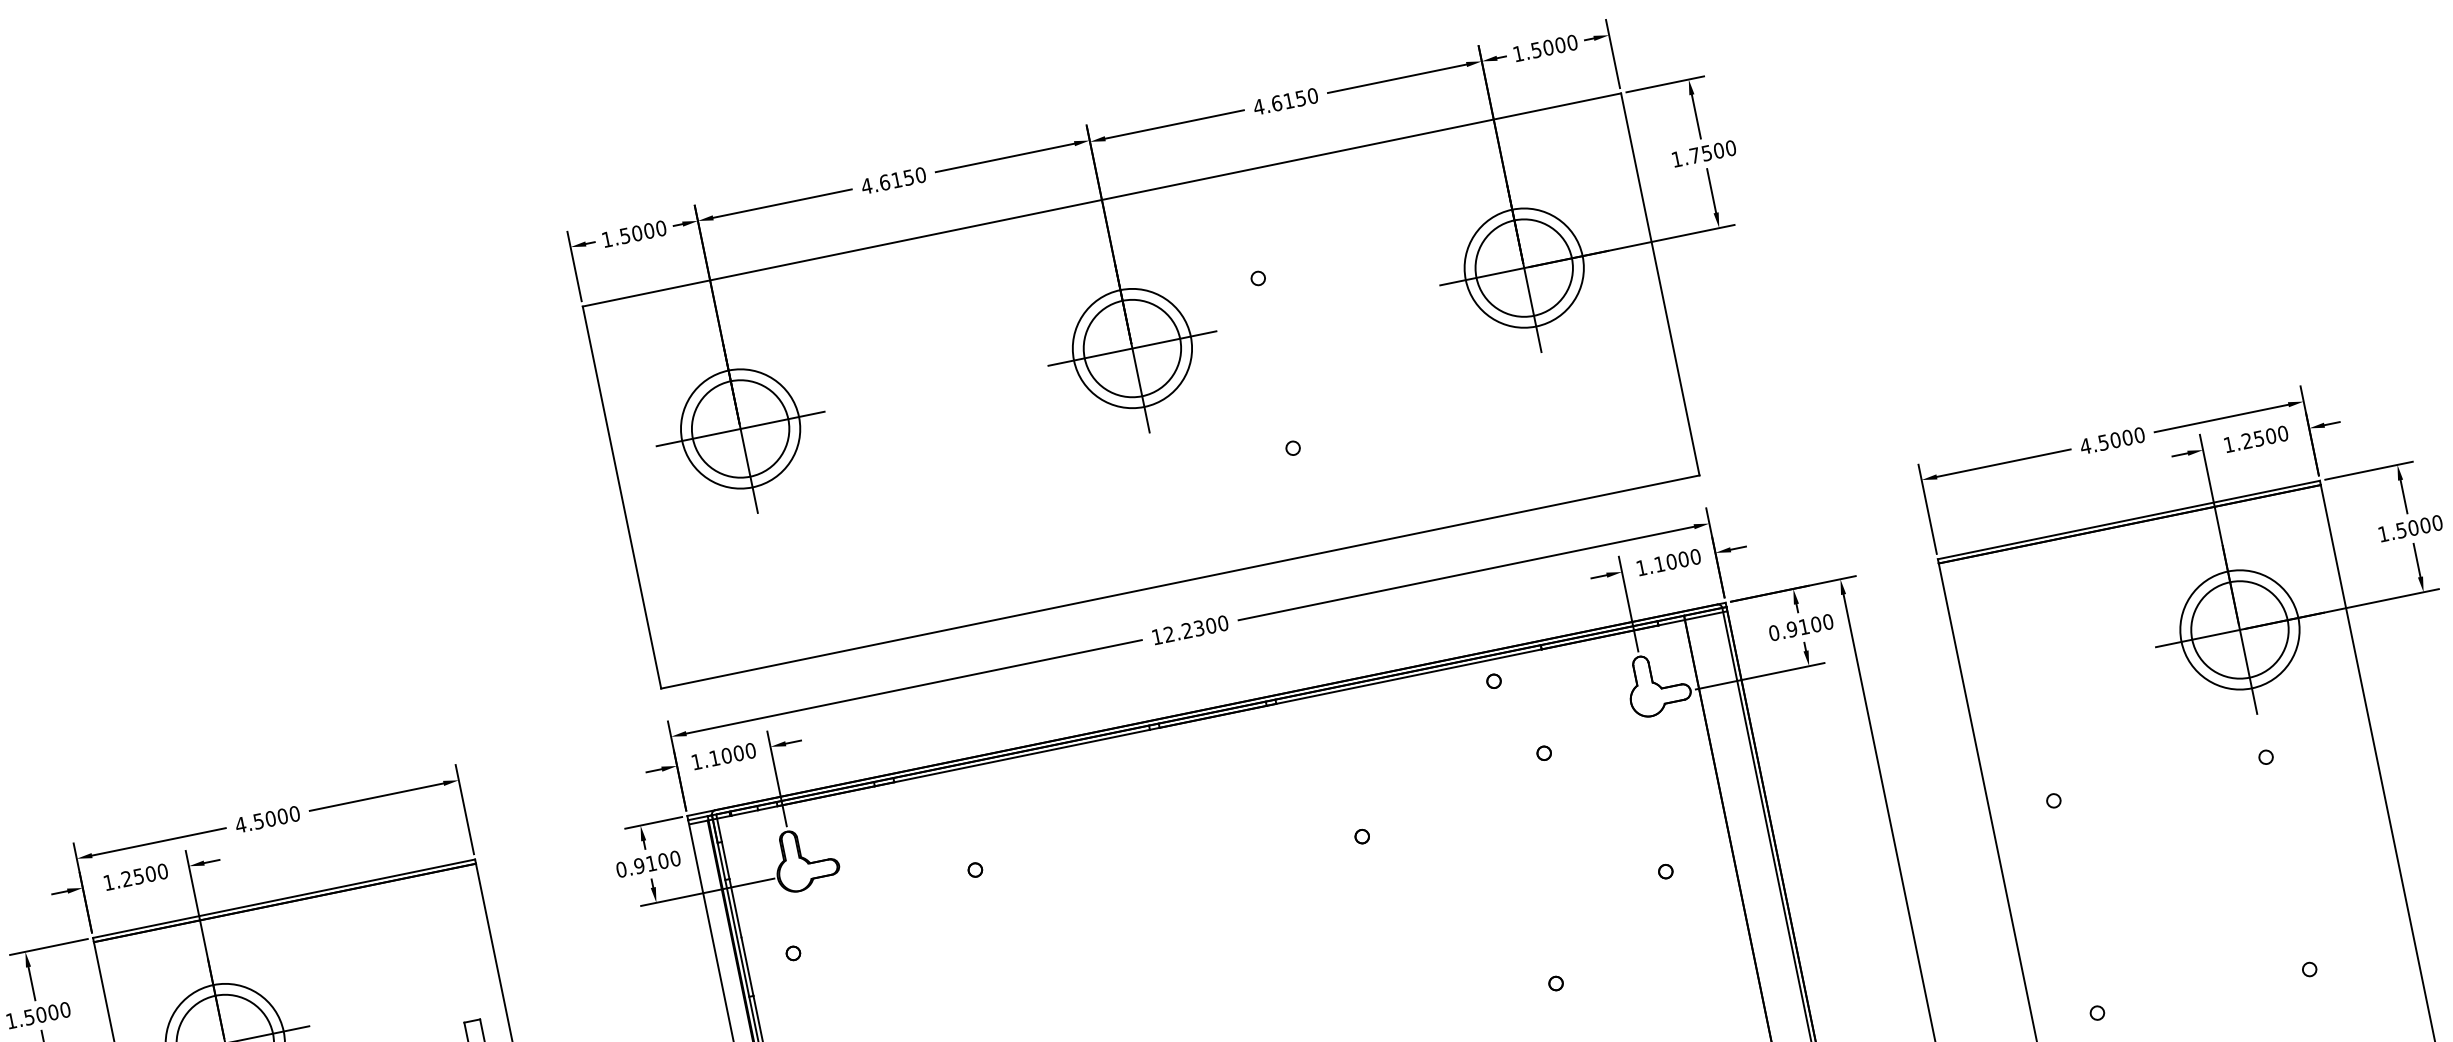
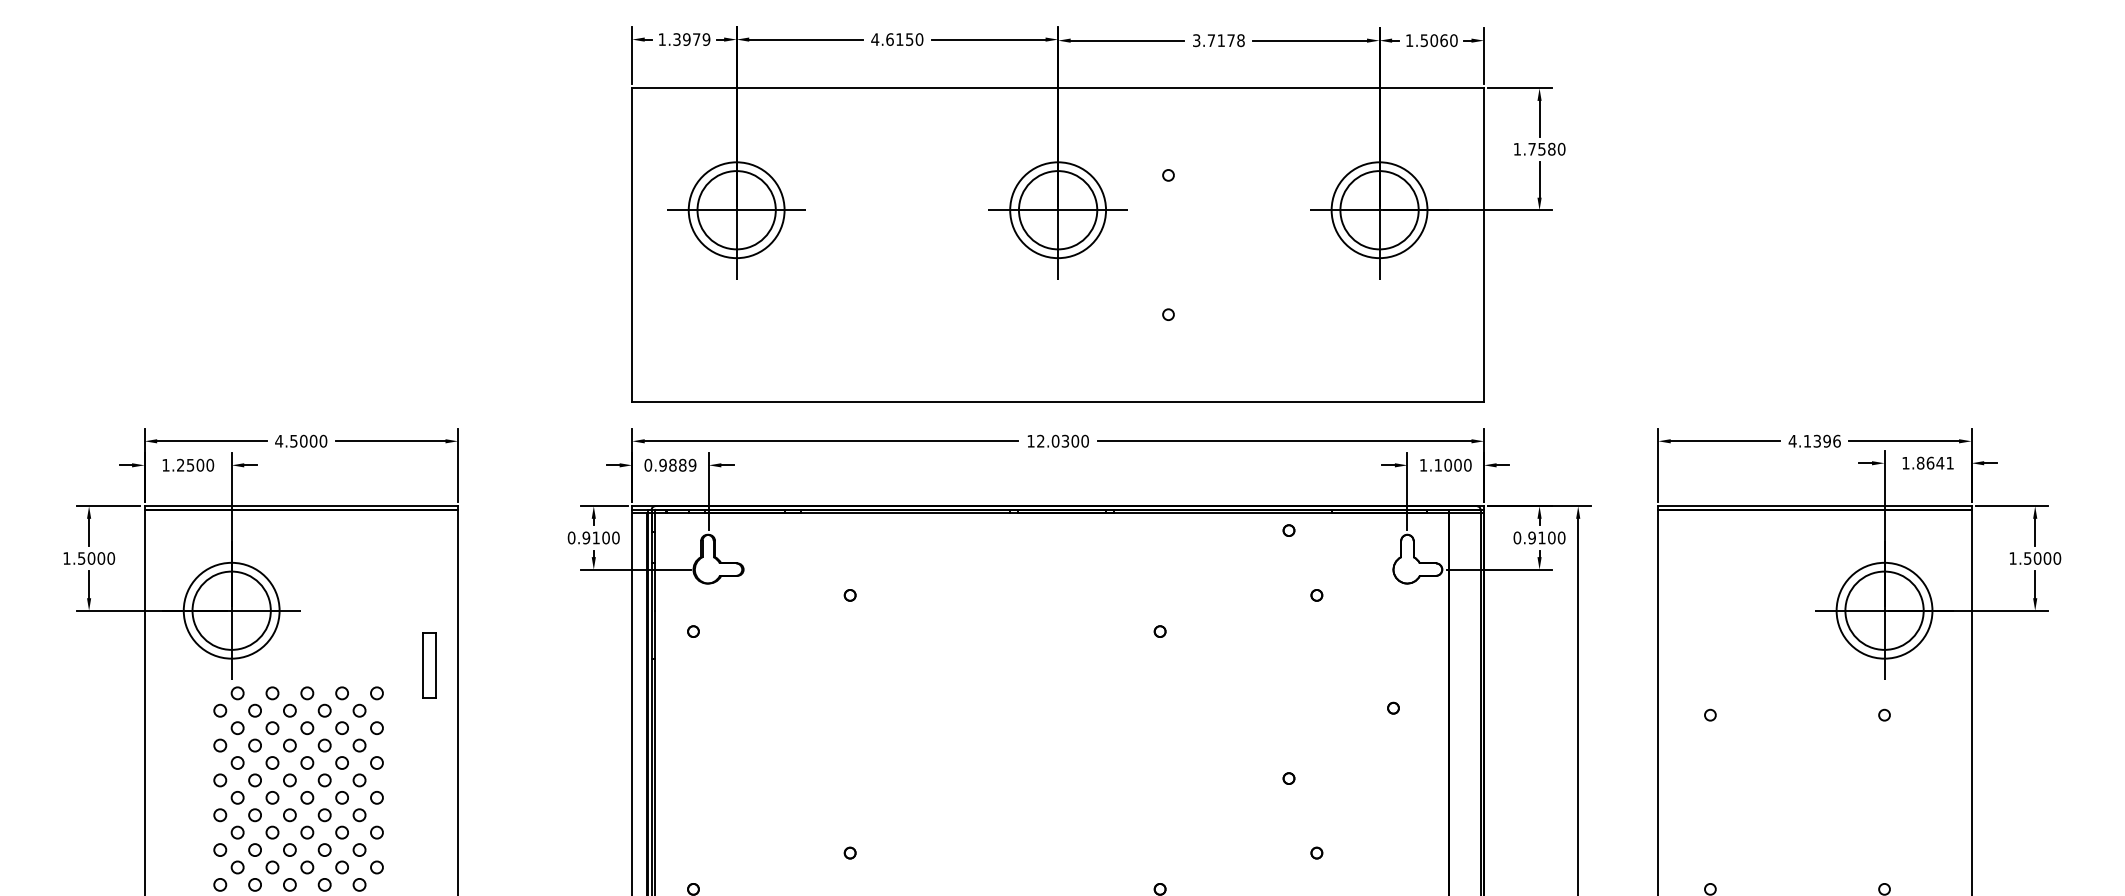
text: (1559, 45) -> (1443, 40), 1.5000 -> 1.5060
text: (1285, 101) -> (1218, 40), 4.6150 -> 3.7178
text: (1718, 151) -> (1551, 149), 1.7500 -> 1.7580
text: (642, 232) -> (691, 39), 1.5000 -> 1.3979
text: (2264, 436) -> (1935, 462), 1.2500 -> 1.8641
text: (2120, 438) -> (1821, 440), 4.5000 -> 4.1396
text: (1186, 629) -> (1055, 440), 12.2300 -> 12.0300
text: (723, 755) -> (670, 464), 1.1000 -> 0.9889

